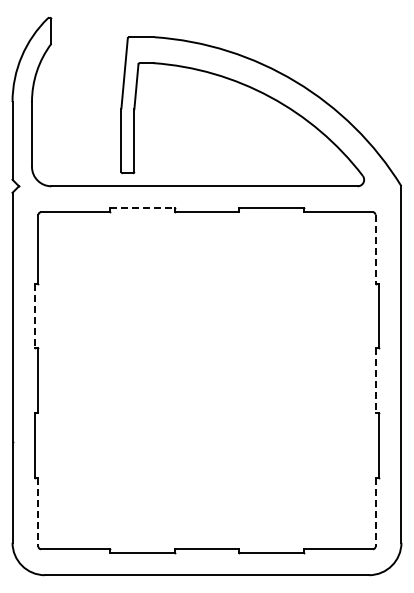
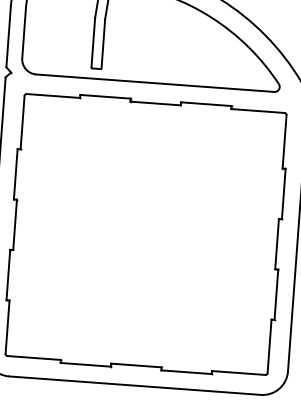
line: (142, 208) -> (105, 96), dashed -> solid
line: (375, 249) -> (284, 142), dashed -> solid
line: (34, 316) -> (15, 174), dashed -> solid
line: (375, 381) -> (277, 244), dashed -> solid
line: (38, 512) -> (7, 327), dashed -> solid
line: (375, 512) -> (269, 346), dashed -> solid

